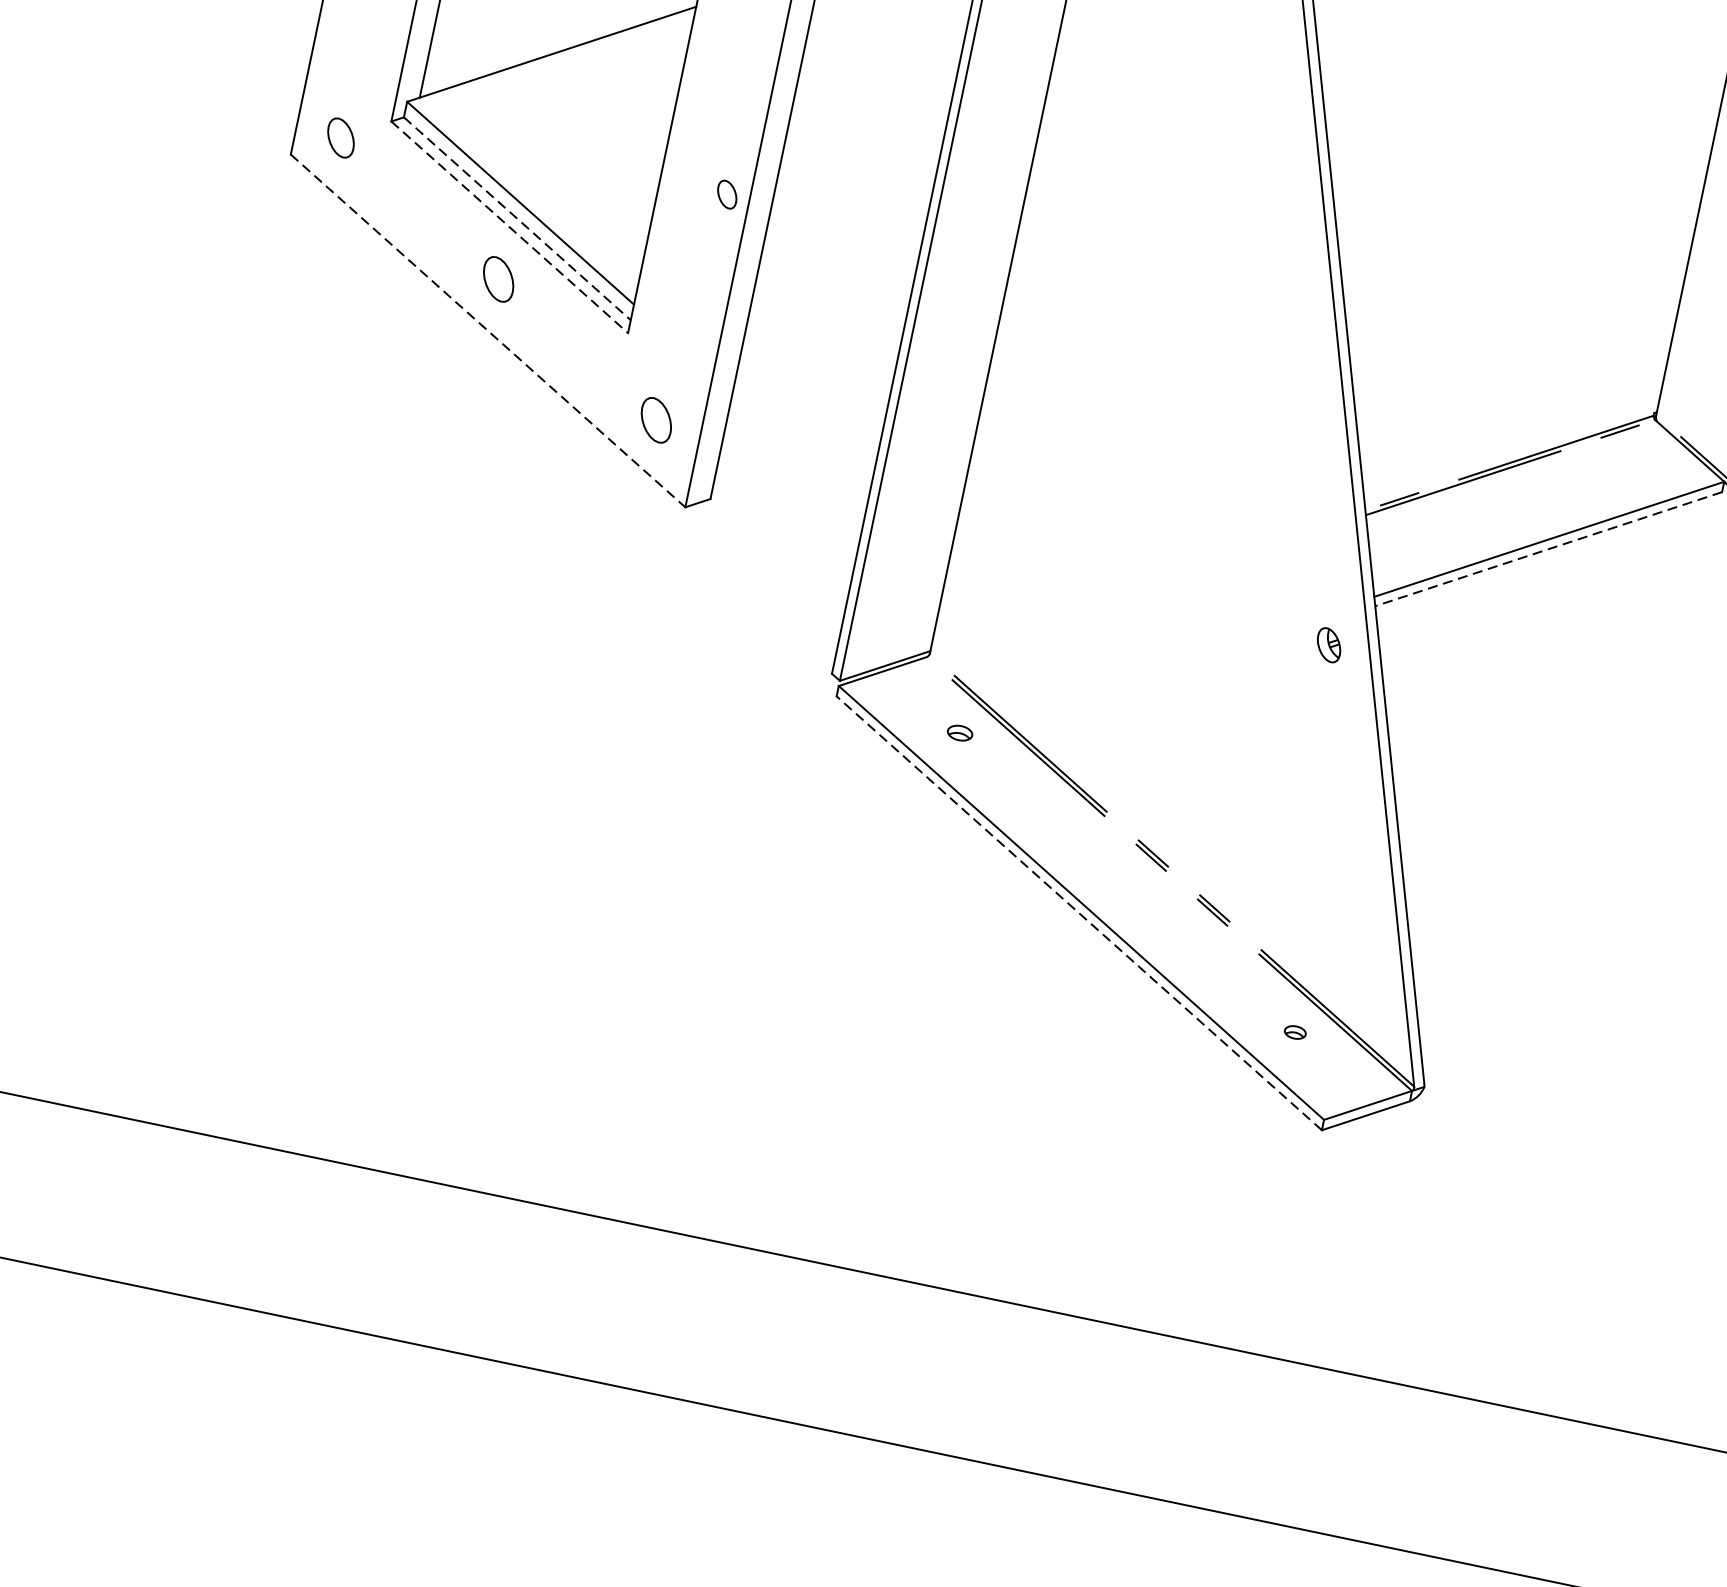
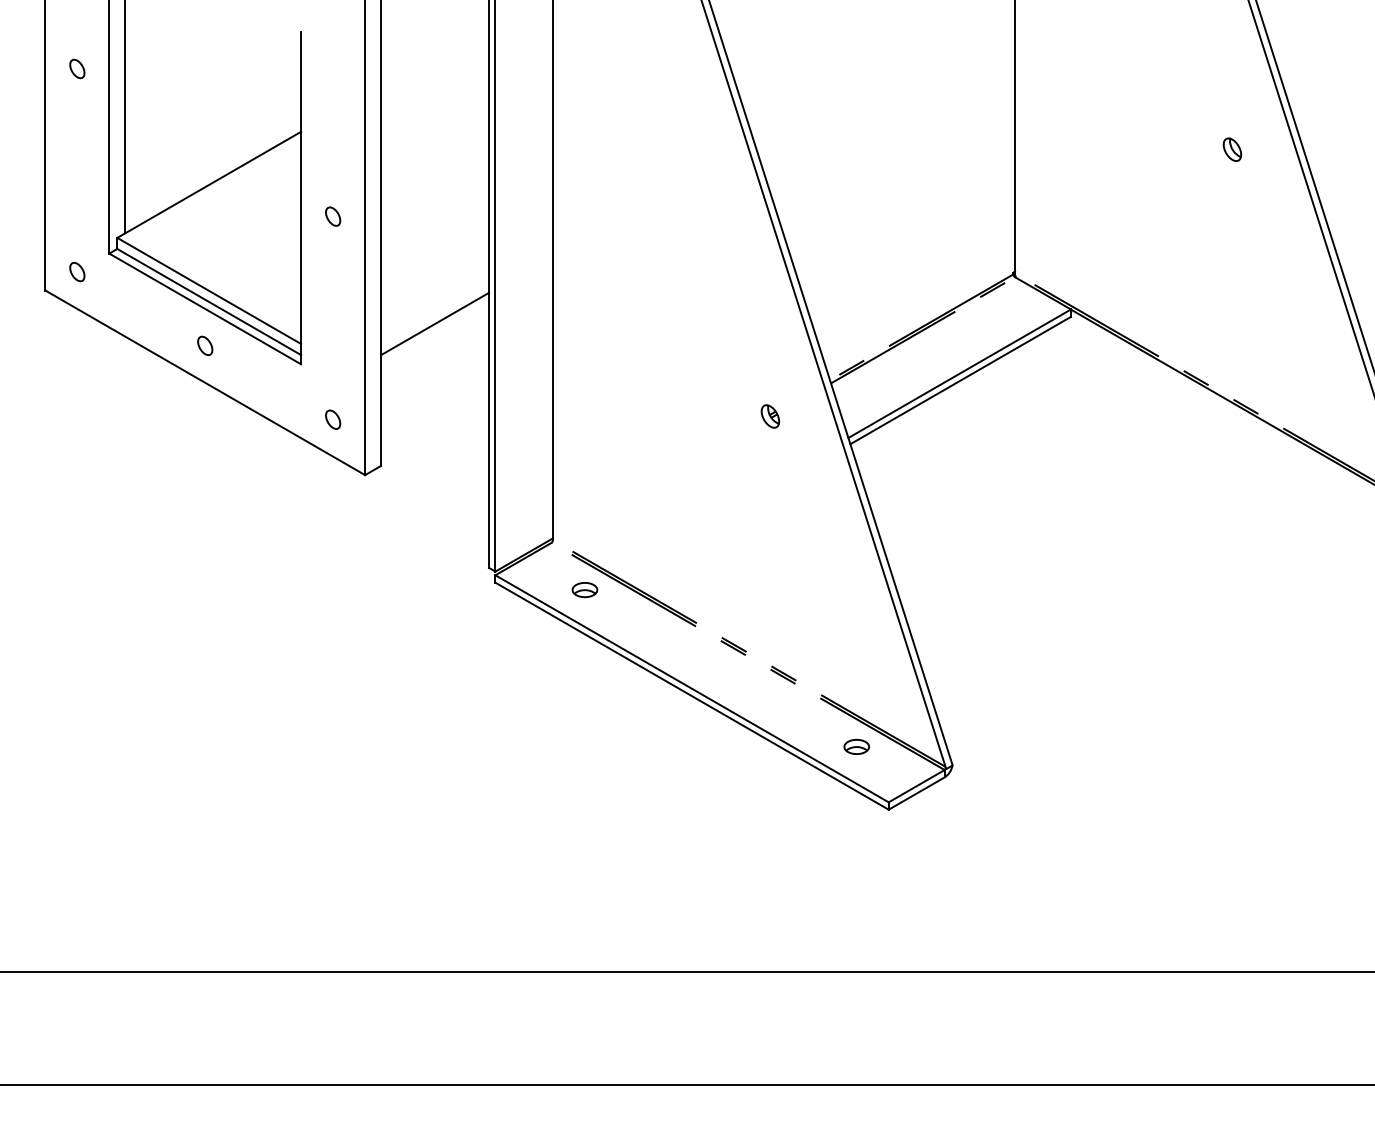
part: (341, 137) -> (77, 271), size x0.71
part: (727, 194) -> (333, 216), moved
line: (517, 219) -> (209, 302), dashed -> solid
line: (510, 226) -> (205, 308), dashed -> solid
part: (499, 278) -> (205, 345), size x0.62
line: (828, 315) -> (435, 323), added
line: (488, 330) -> (205, 382), dashed -> solid
part: (657, 419) -> (333, 419), size x0.62
line: (1548, 549) -> (960, 380), dashed -> solid
part: (1329, 645) -> (770, 416), moved
part: (959, 733) -> (584, 590), size x1.43
line: (1078, 912) -> (691, 695), dashed -> solid
part: (1295, 1032) -> (856, 746), size x1.67

